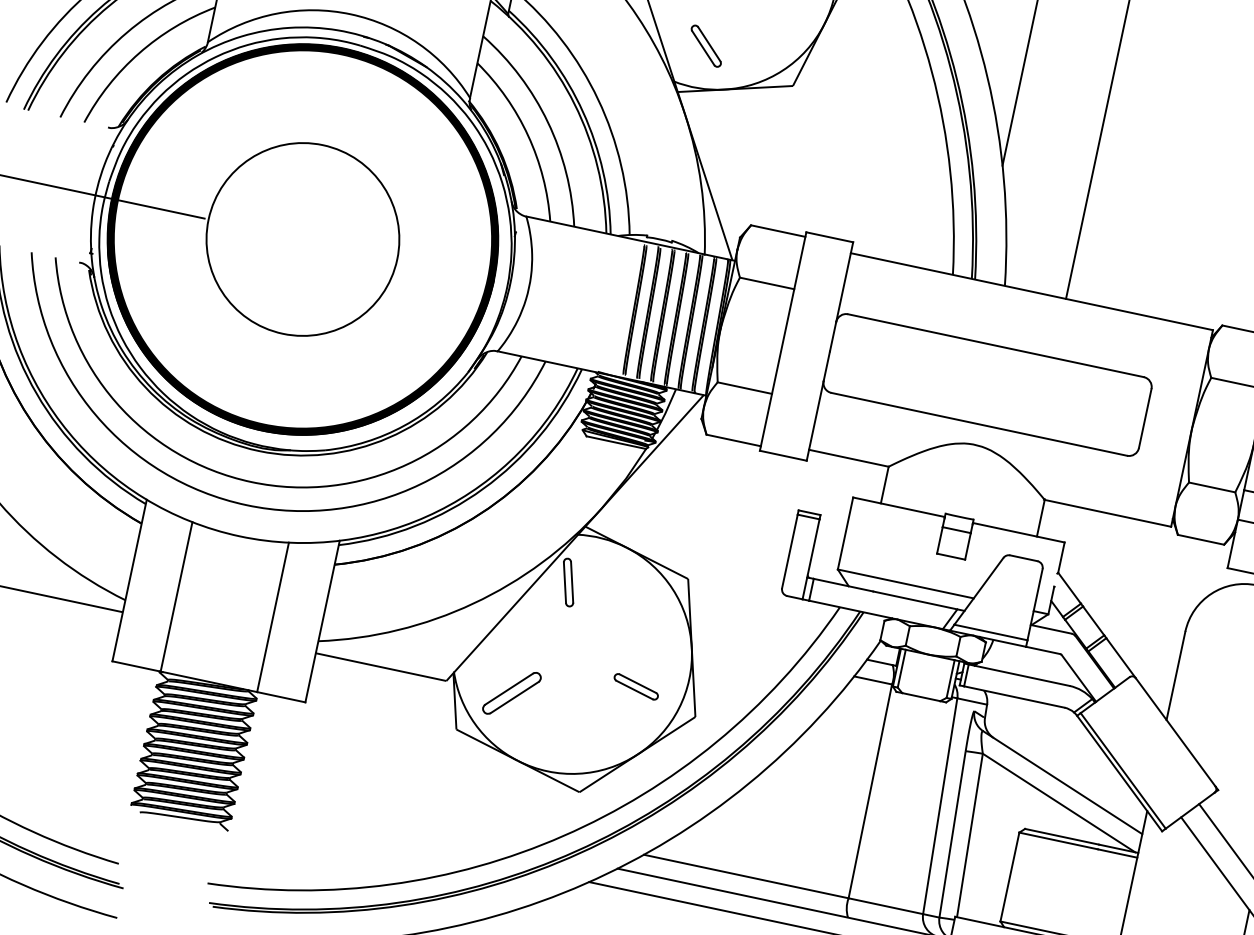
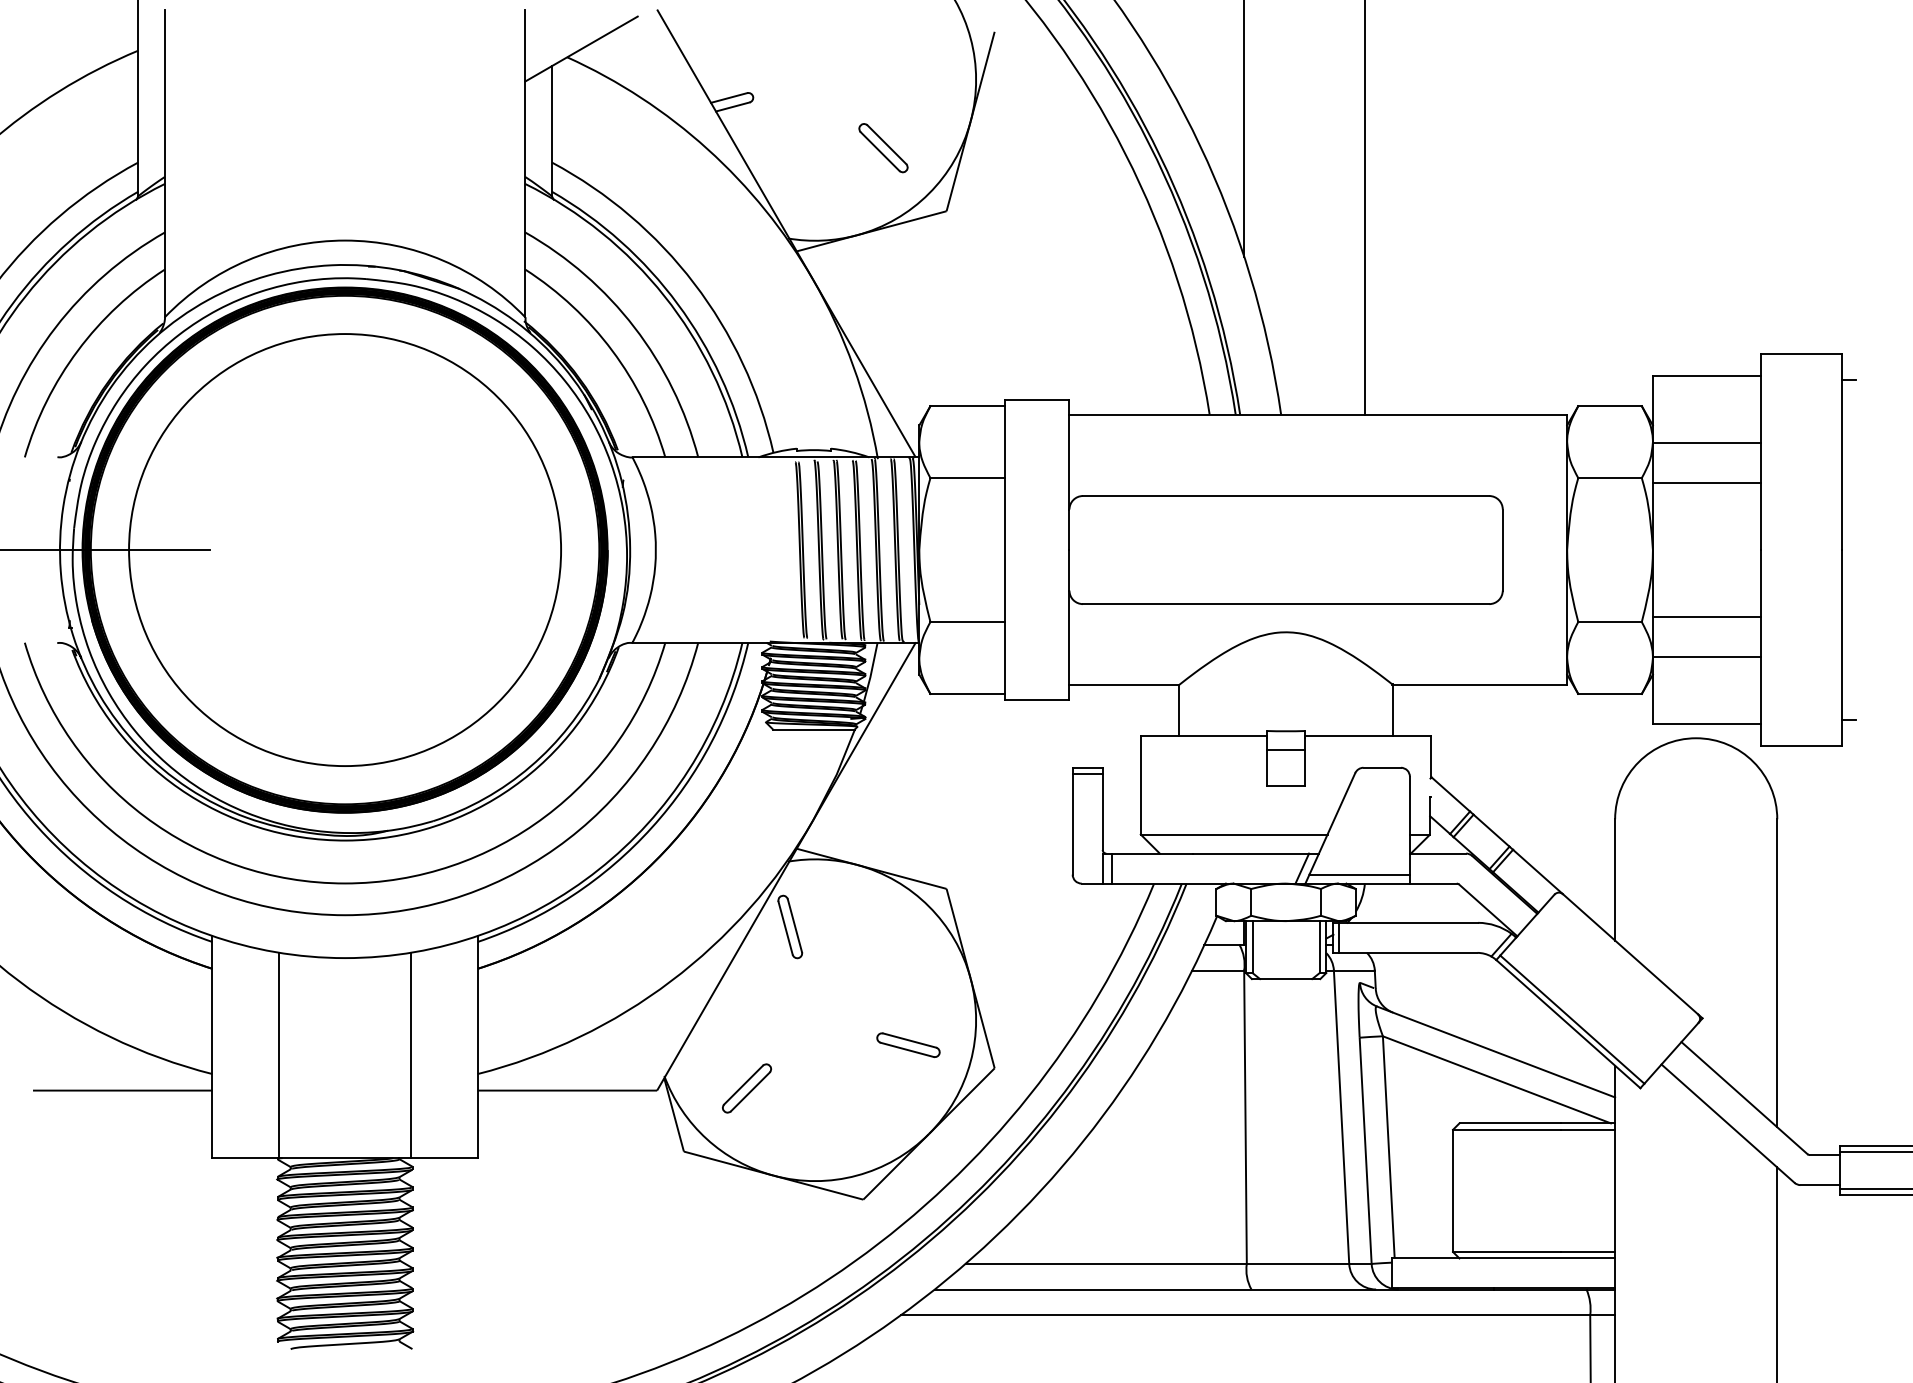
part: (706, 46) -> (883, 148), moved
circle: (303, 239) -> (345, 550), size x1.67
part: (512, 693) -> (747, 1088), size x0.71

